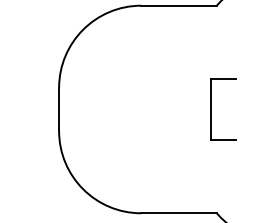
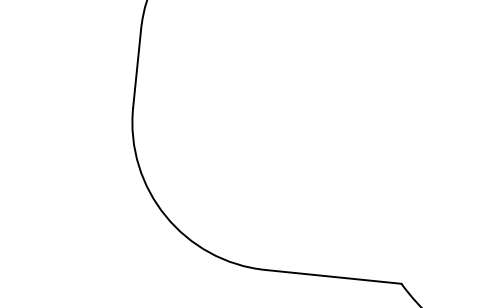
part: (211, 109) -> (410, 96), removed

